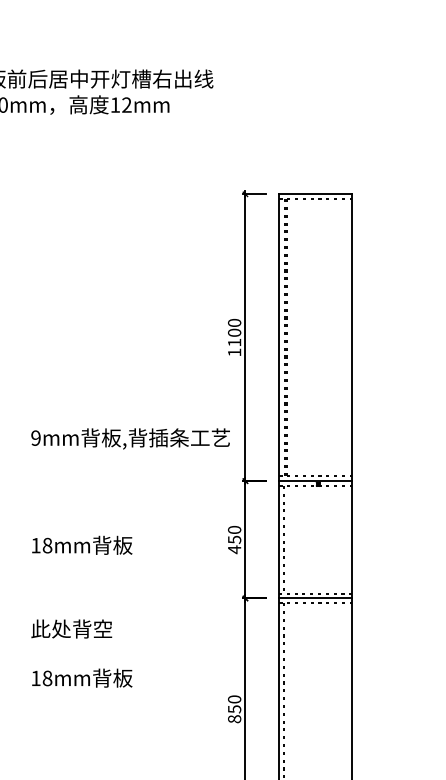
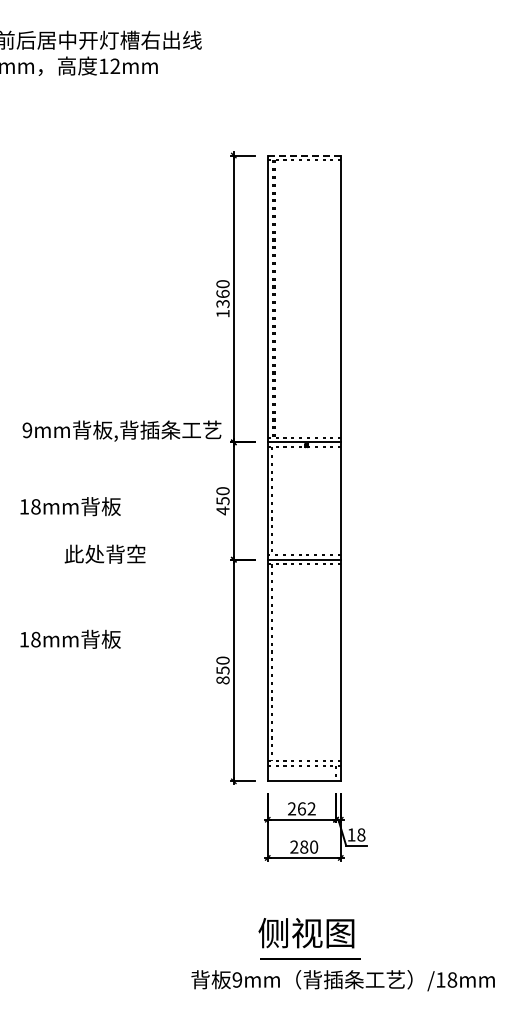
line: (316, 194) -> (304, 155), solid -> dashed
text: (234, 337) -> (222, 298), 1100 -> 1360
text: (130, 438) -> (121, 430), moved
text: (71, 628) -> (104, 553), moved

